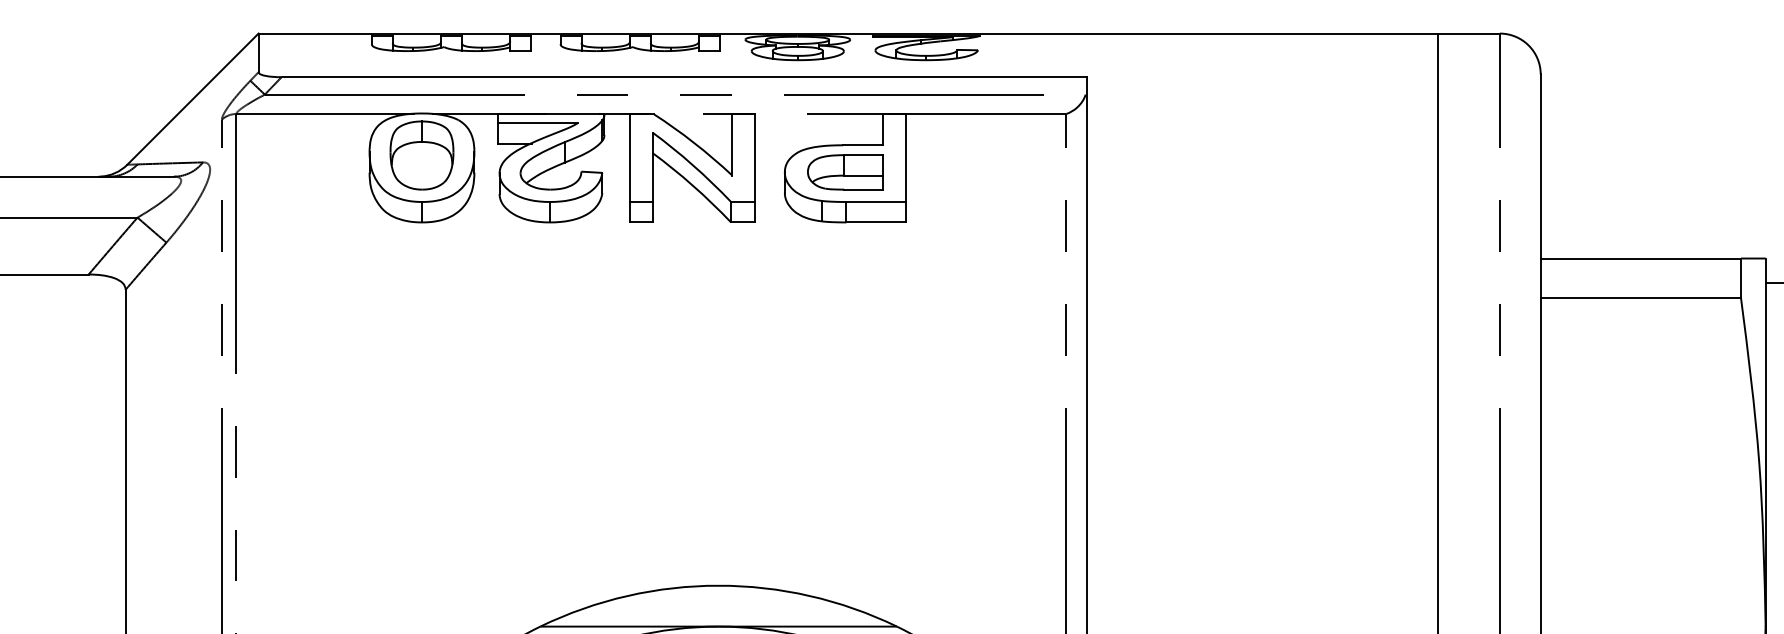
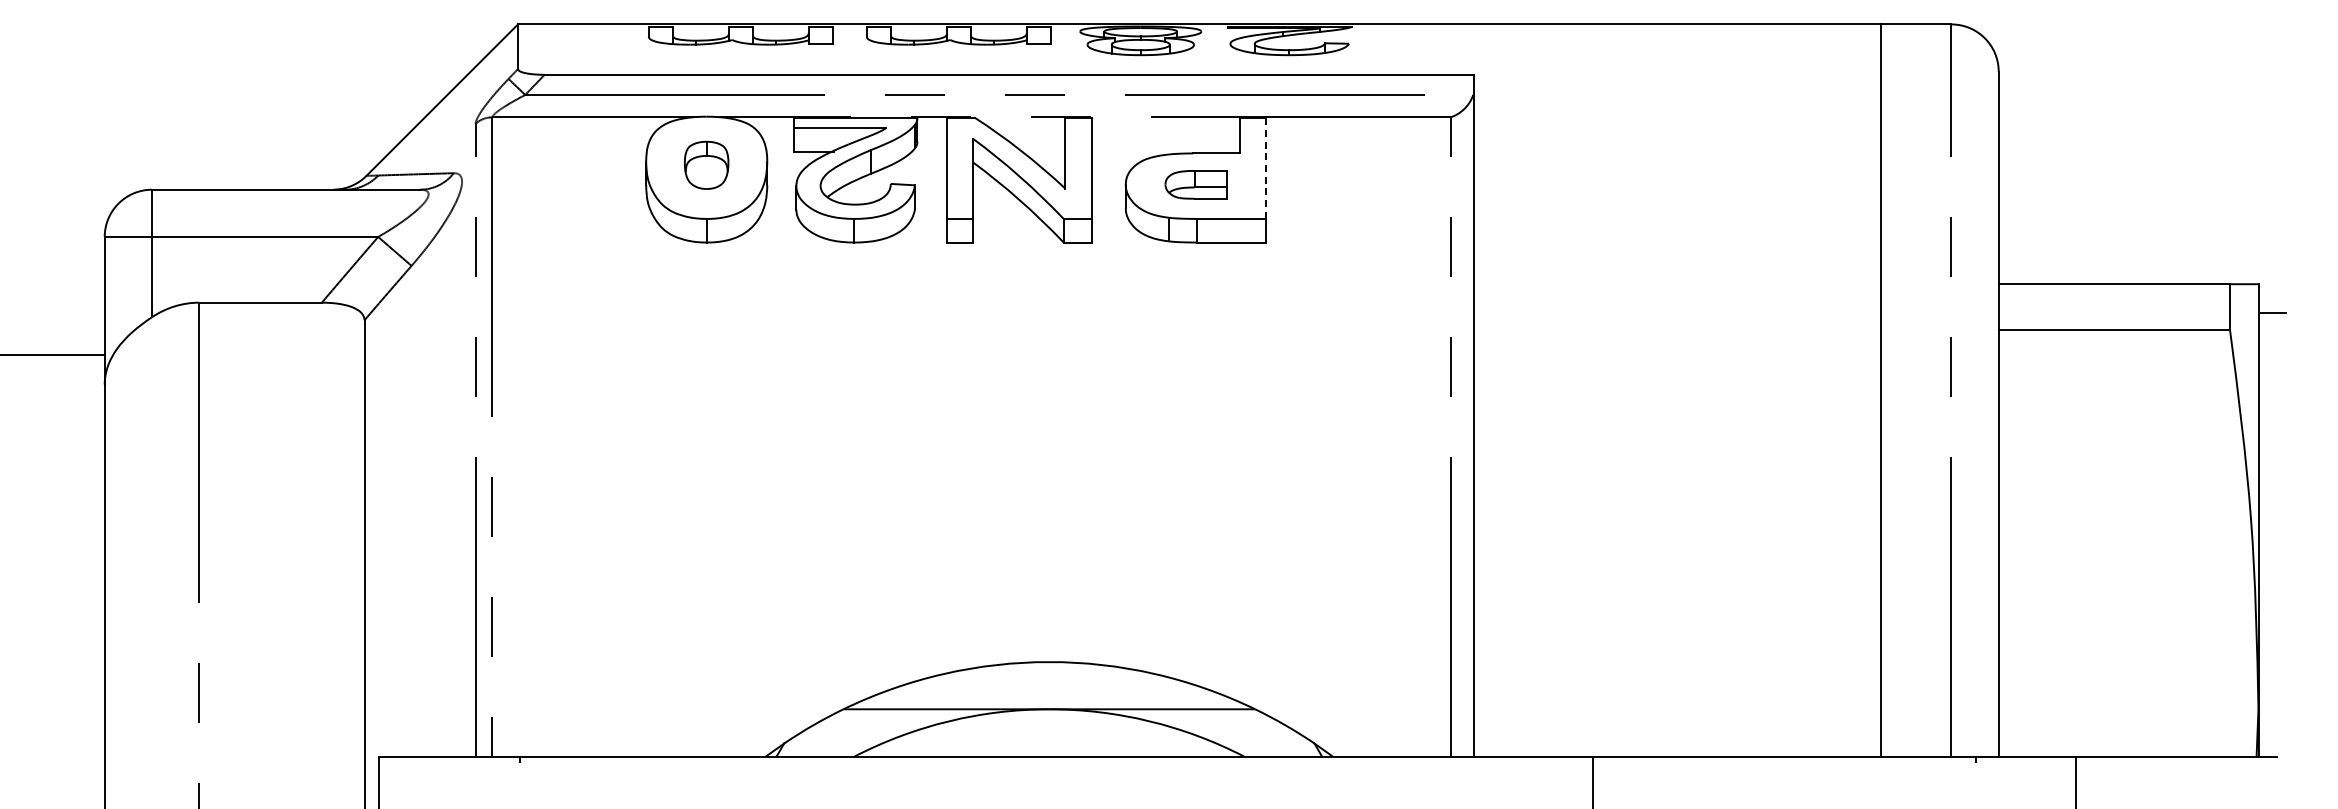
part: (421, 155) -> (706, 165), size x0.6
line: (906, 158) -> (1266, 168), solid -> dashed
part: (845, 172) -> (1195, 184), size x0.7

